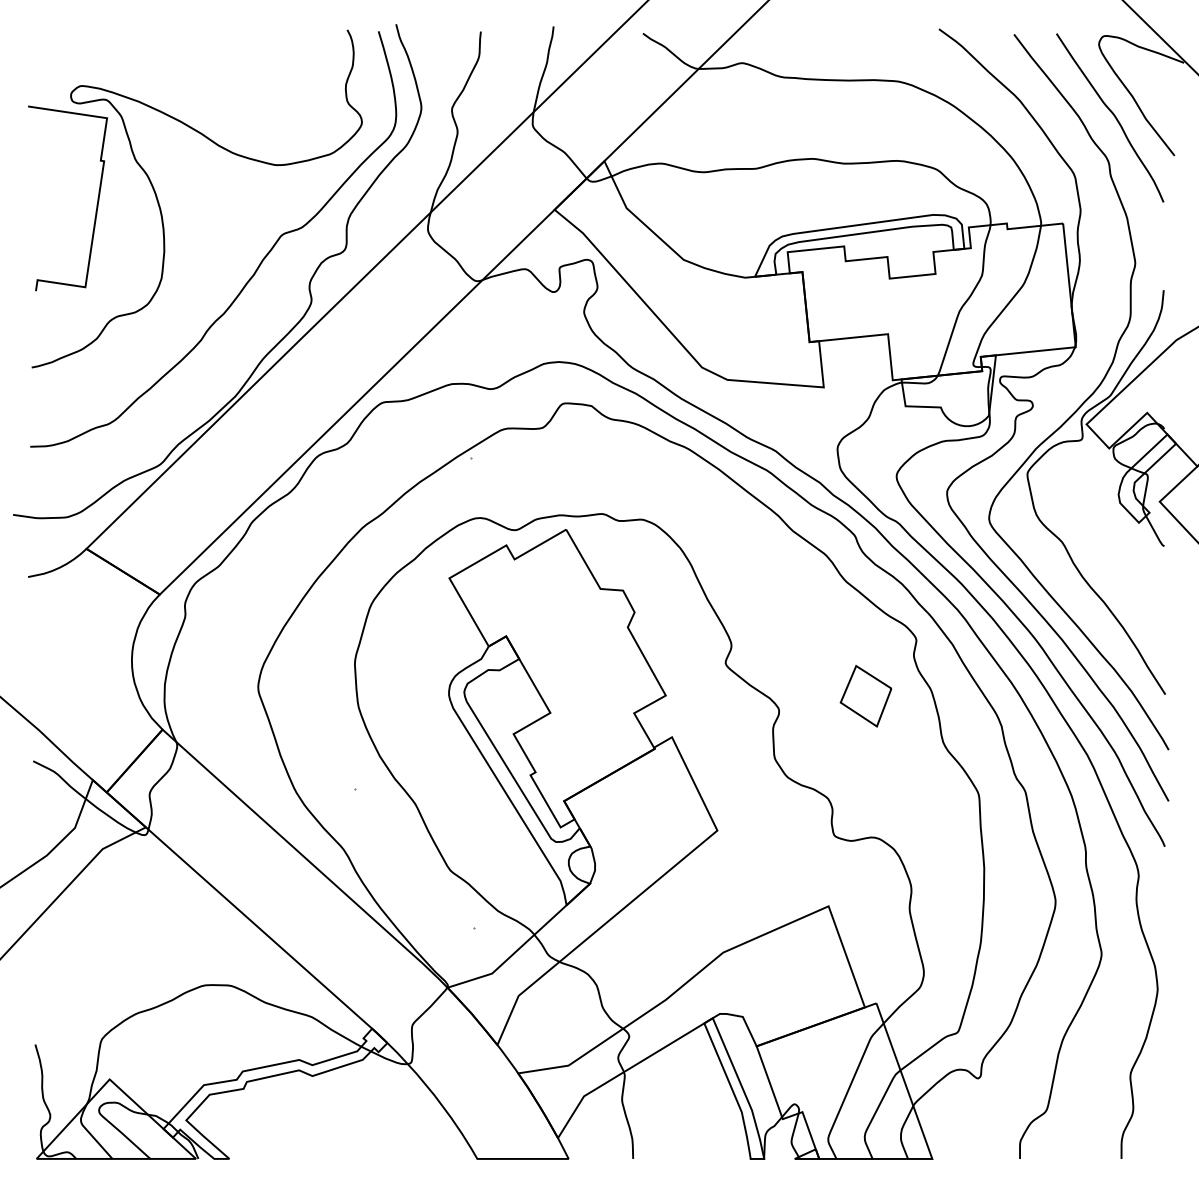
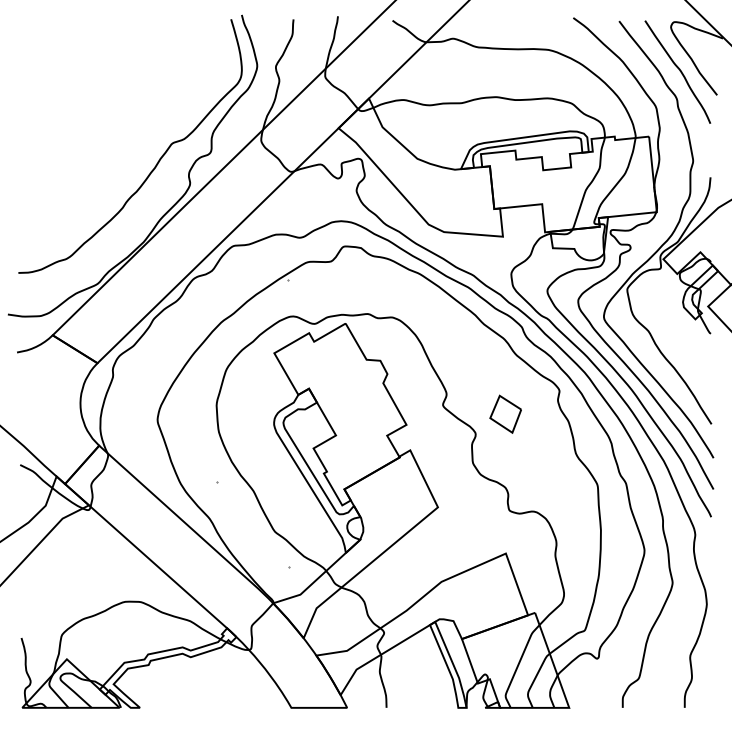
part: (161, 206) -> (98, 126), removed
part: (865, 694) -> (505, 413), moved

